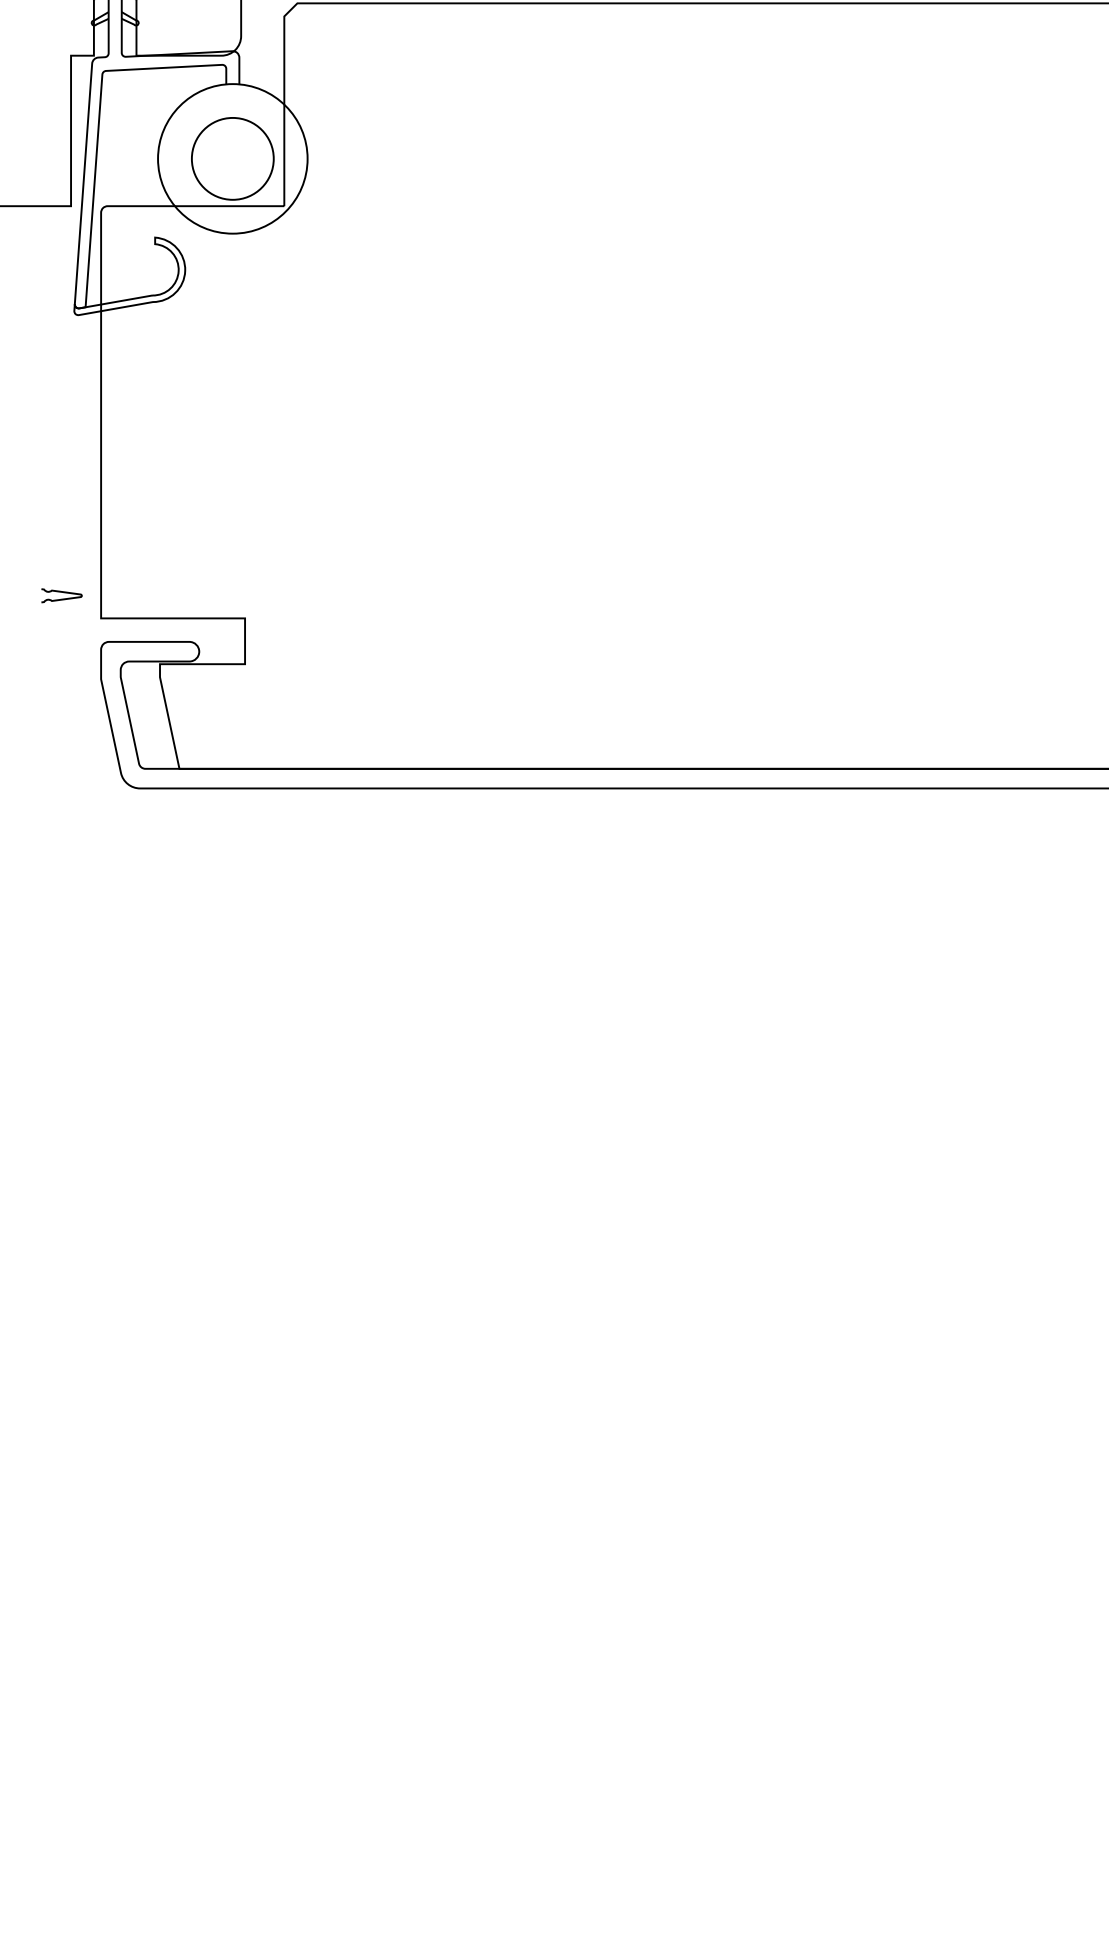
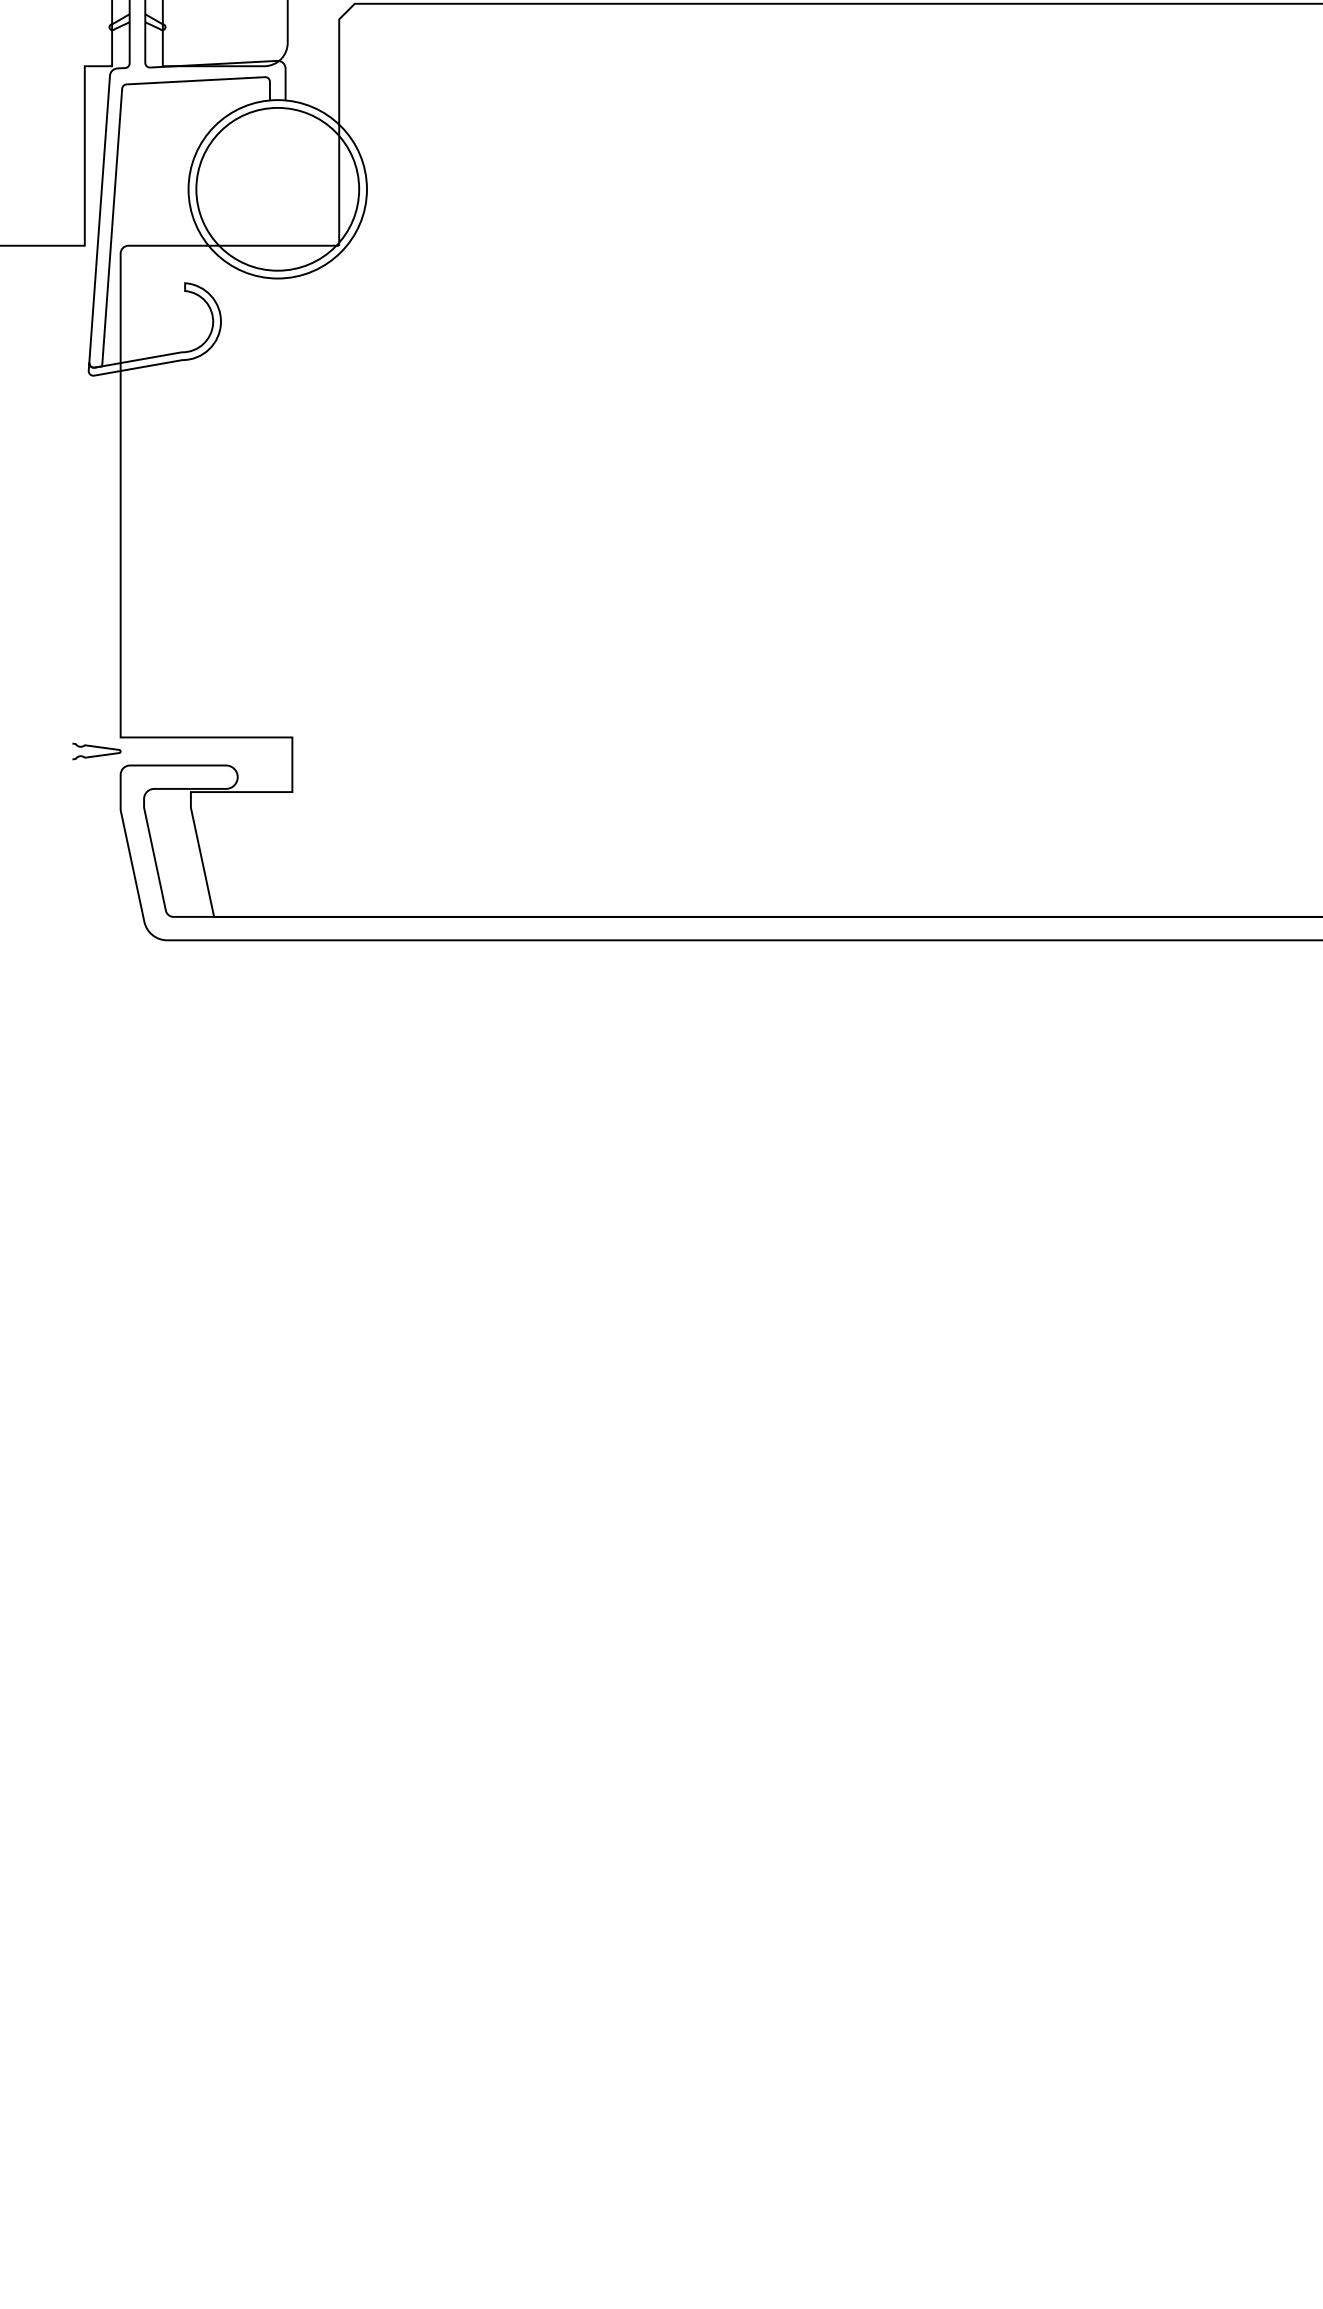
circle: (232, 158) -> (277, 188), size x1.67
curve: (61, 592) -> (96, 747), moved

